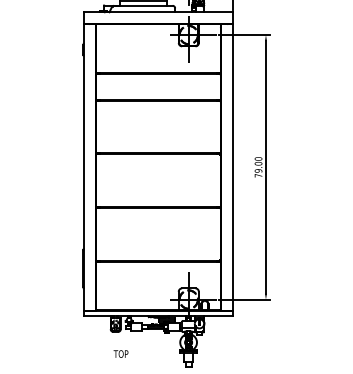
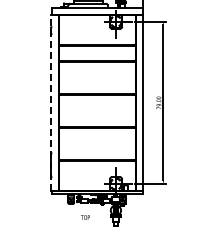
line: (83, 166) -> (51, 102), solid -> dashed
text: (121, 353) -> (85, 217), moved

